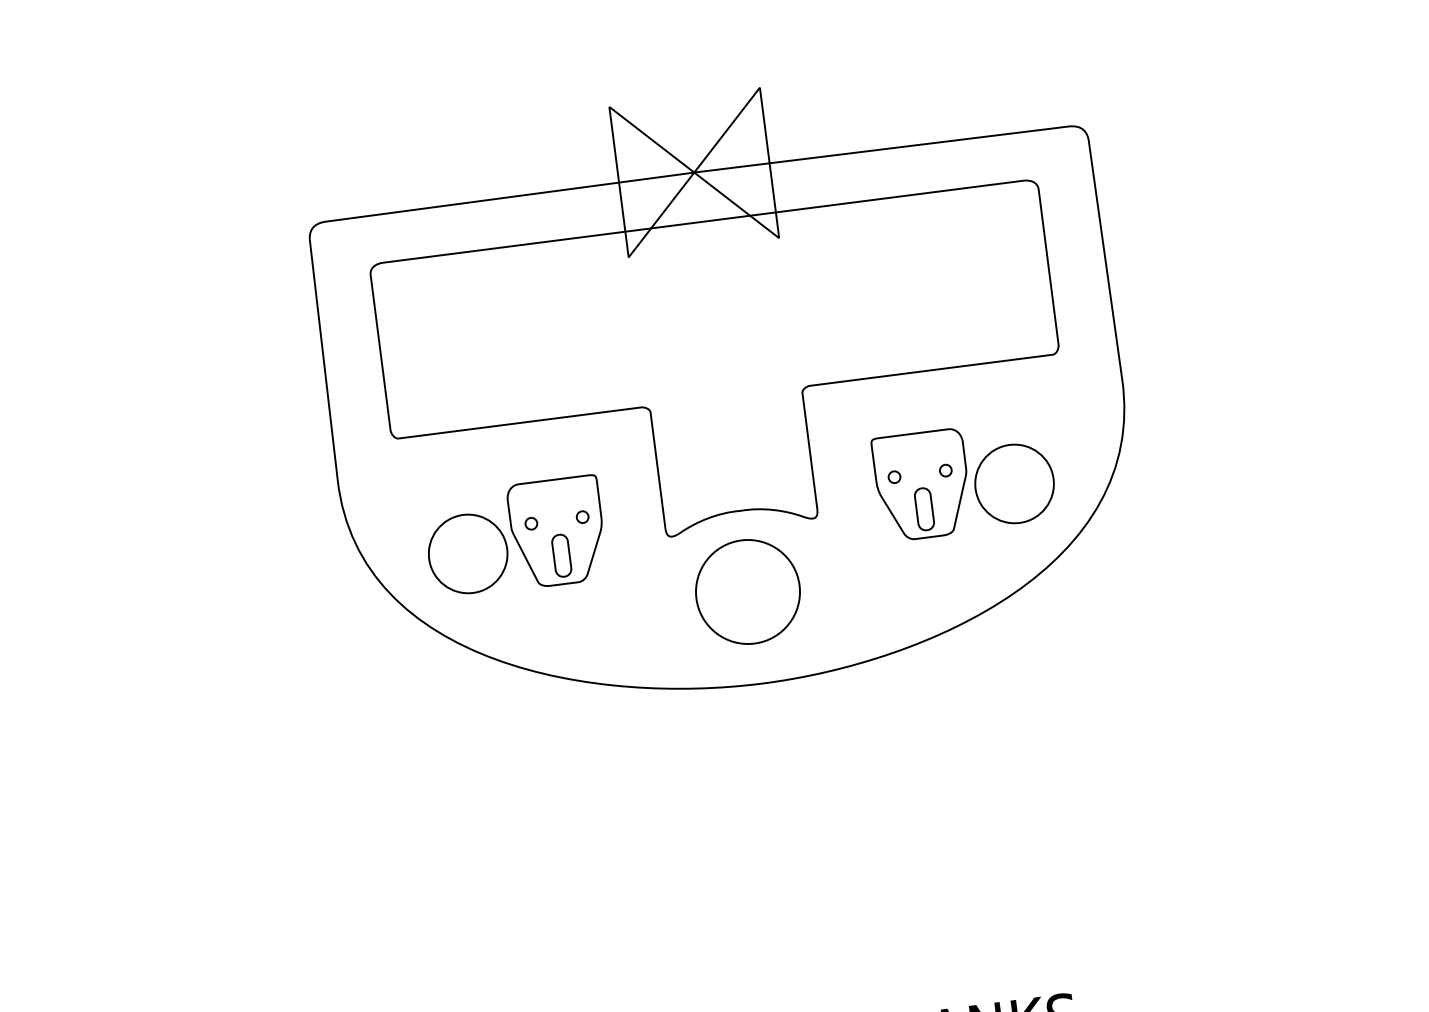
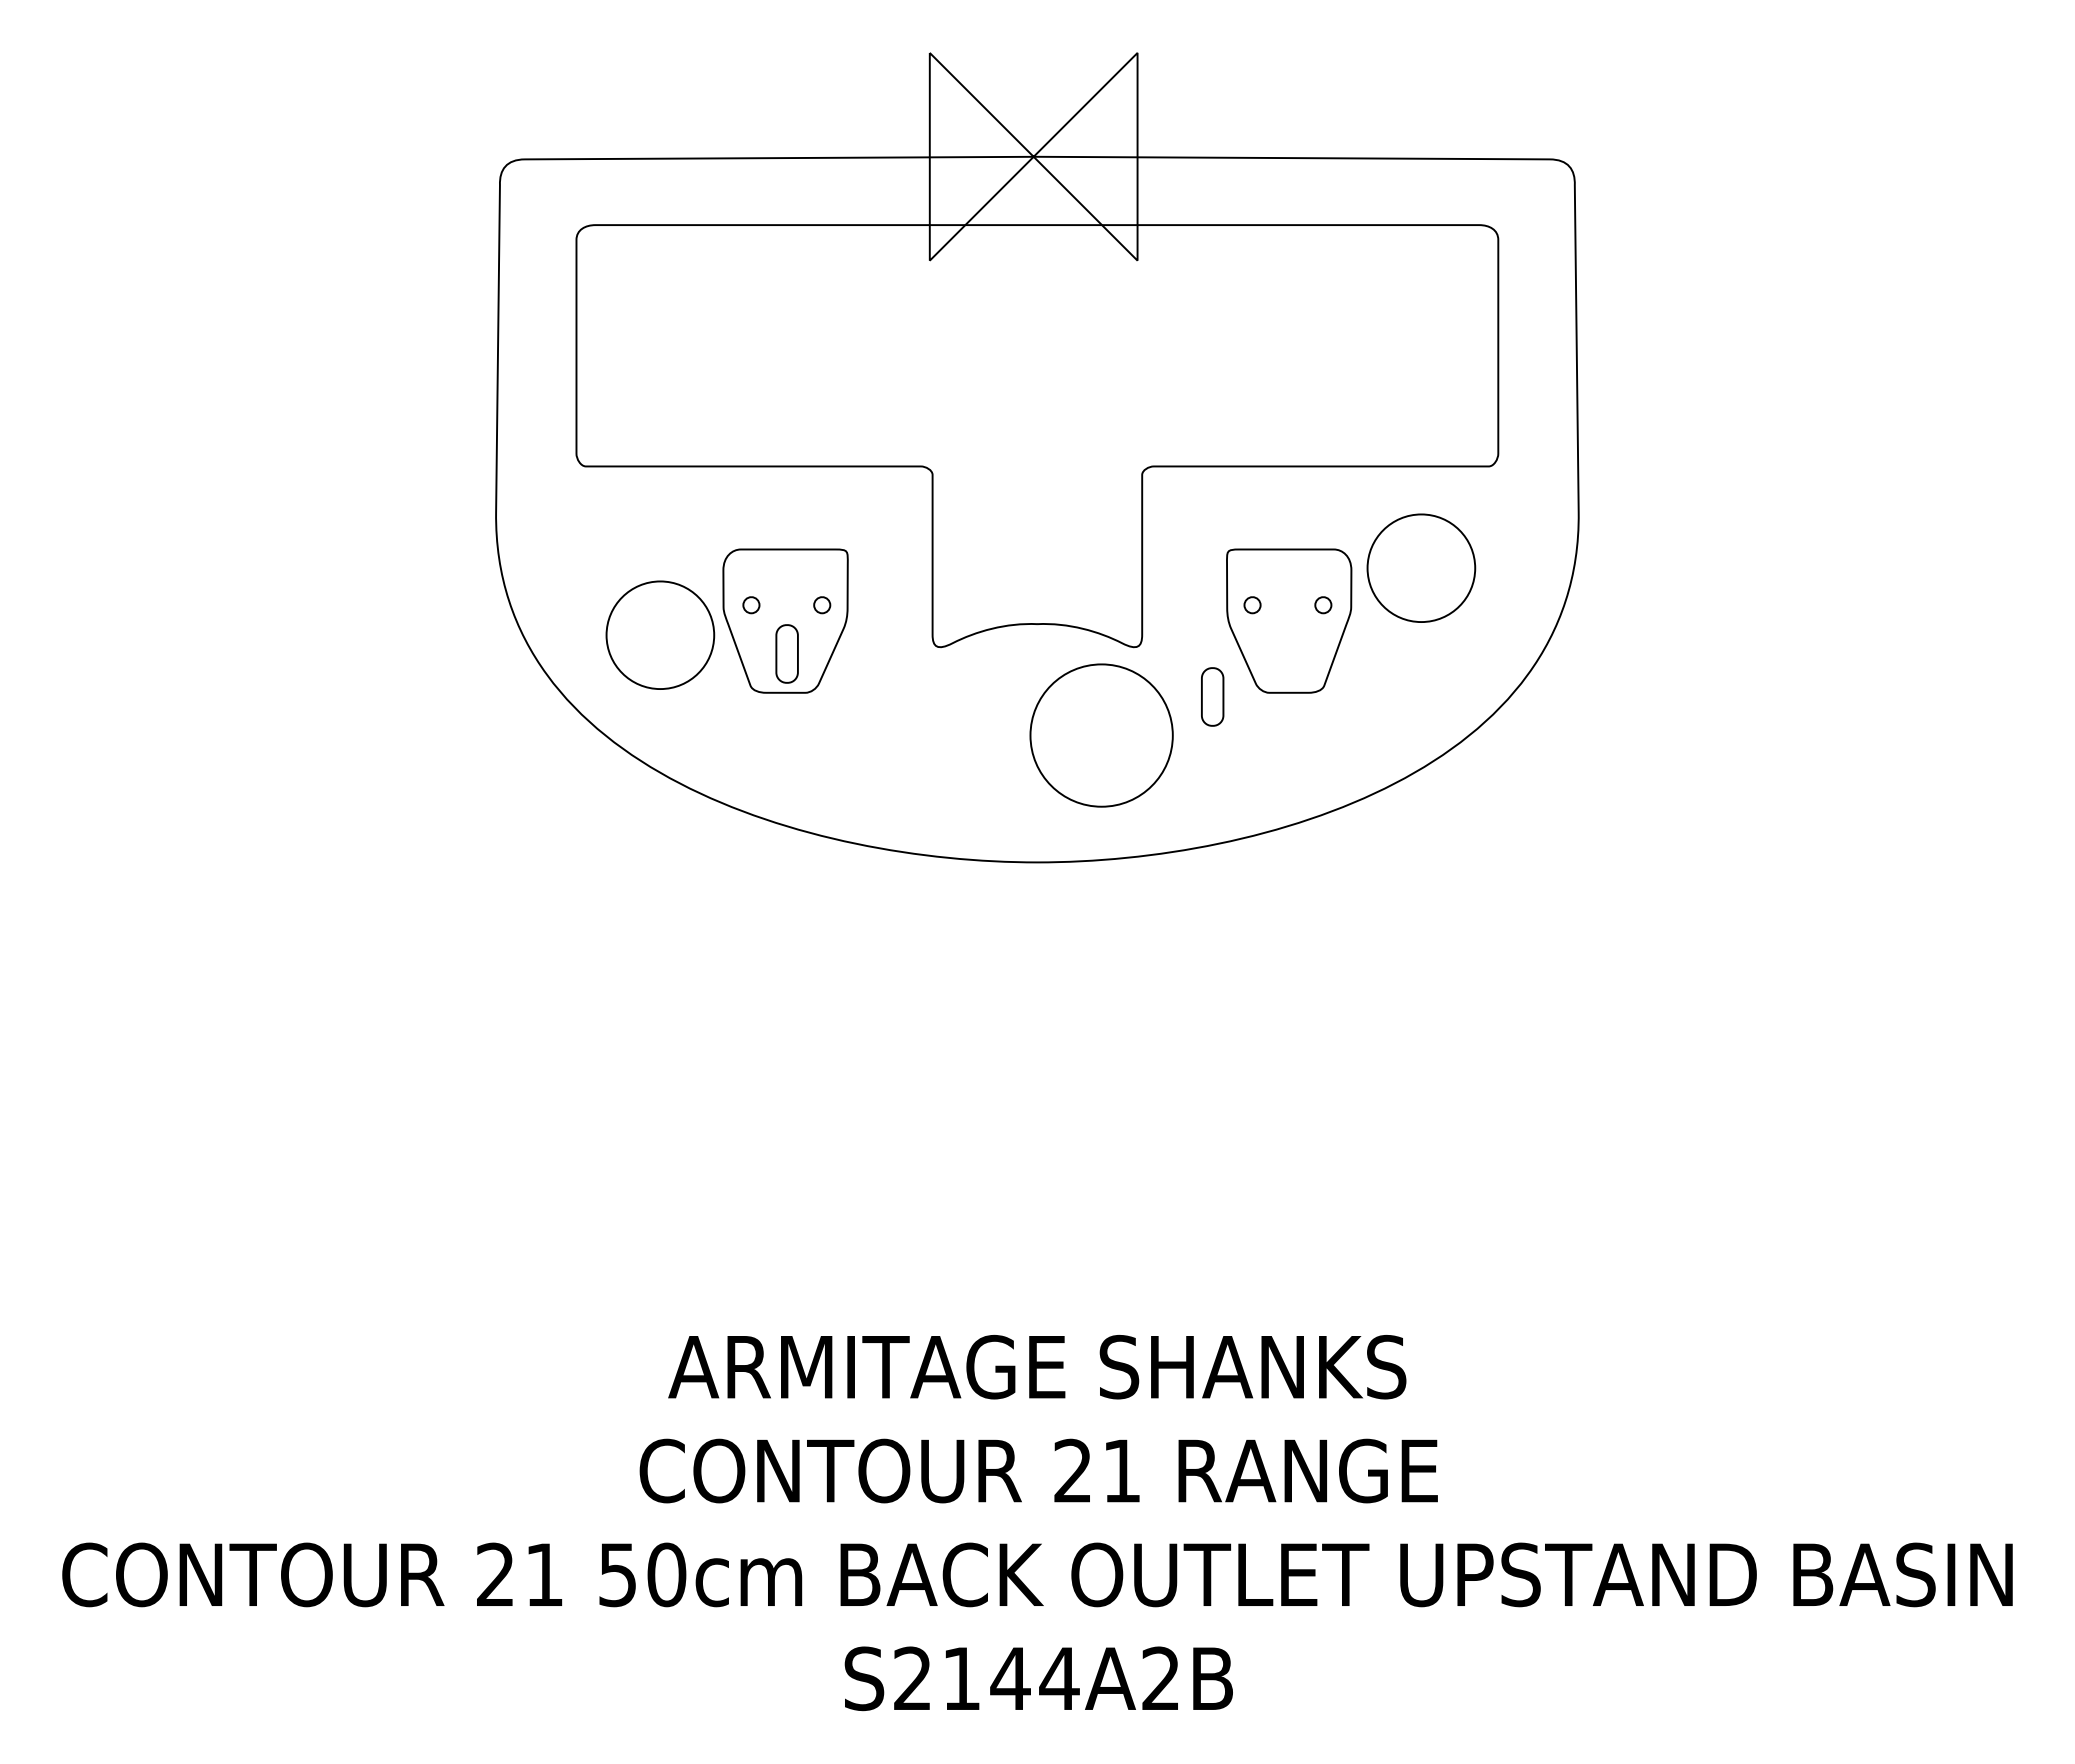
part: (1014, 483) -> (1421, 567), moved
part: (924, 508) -> (1212, 696), moved
part: (747, 591) -> (1101, 735), moved

